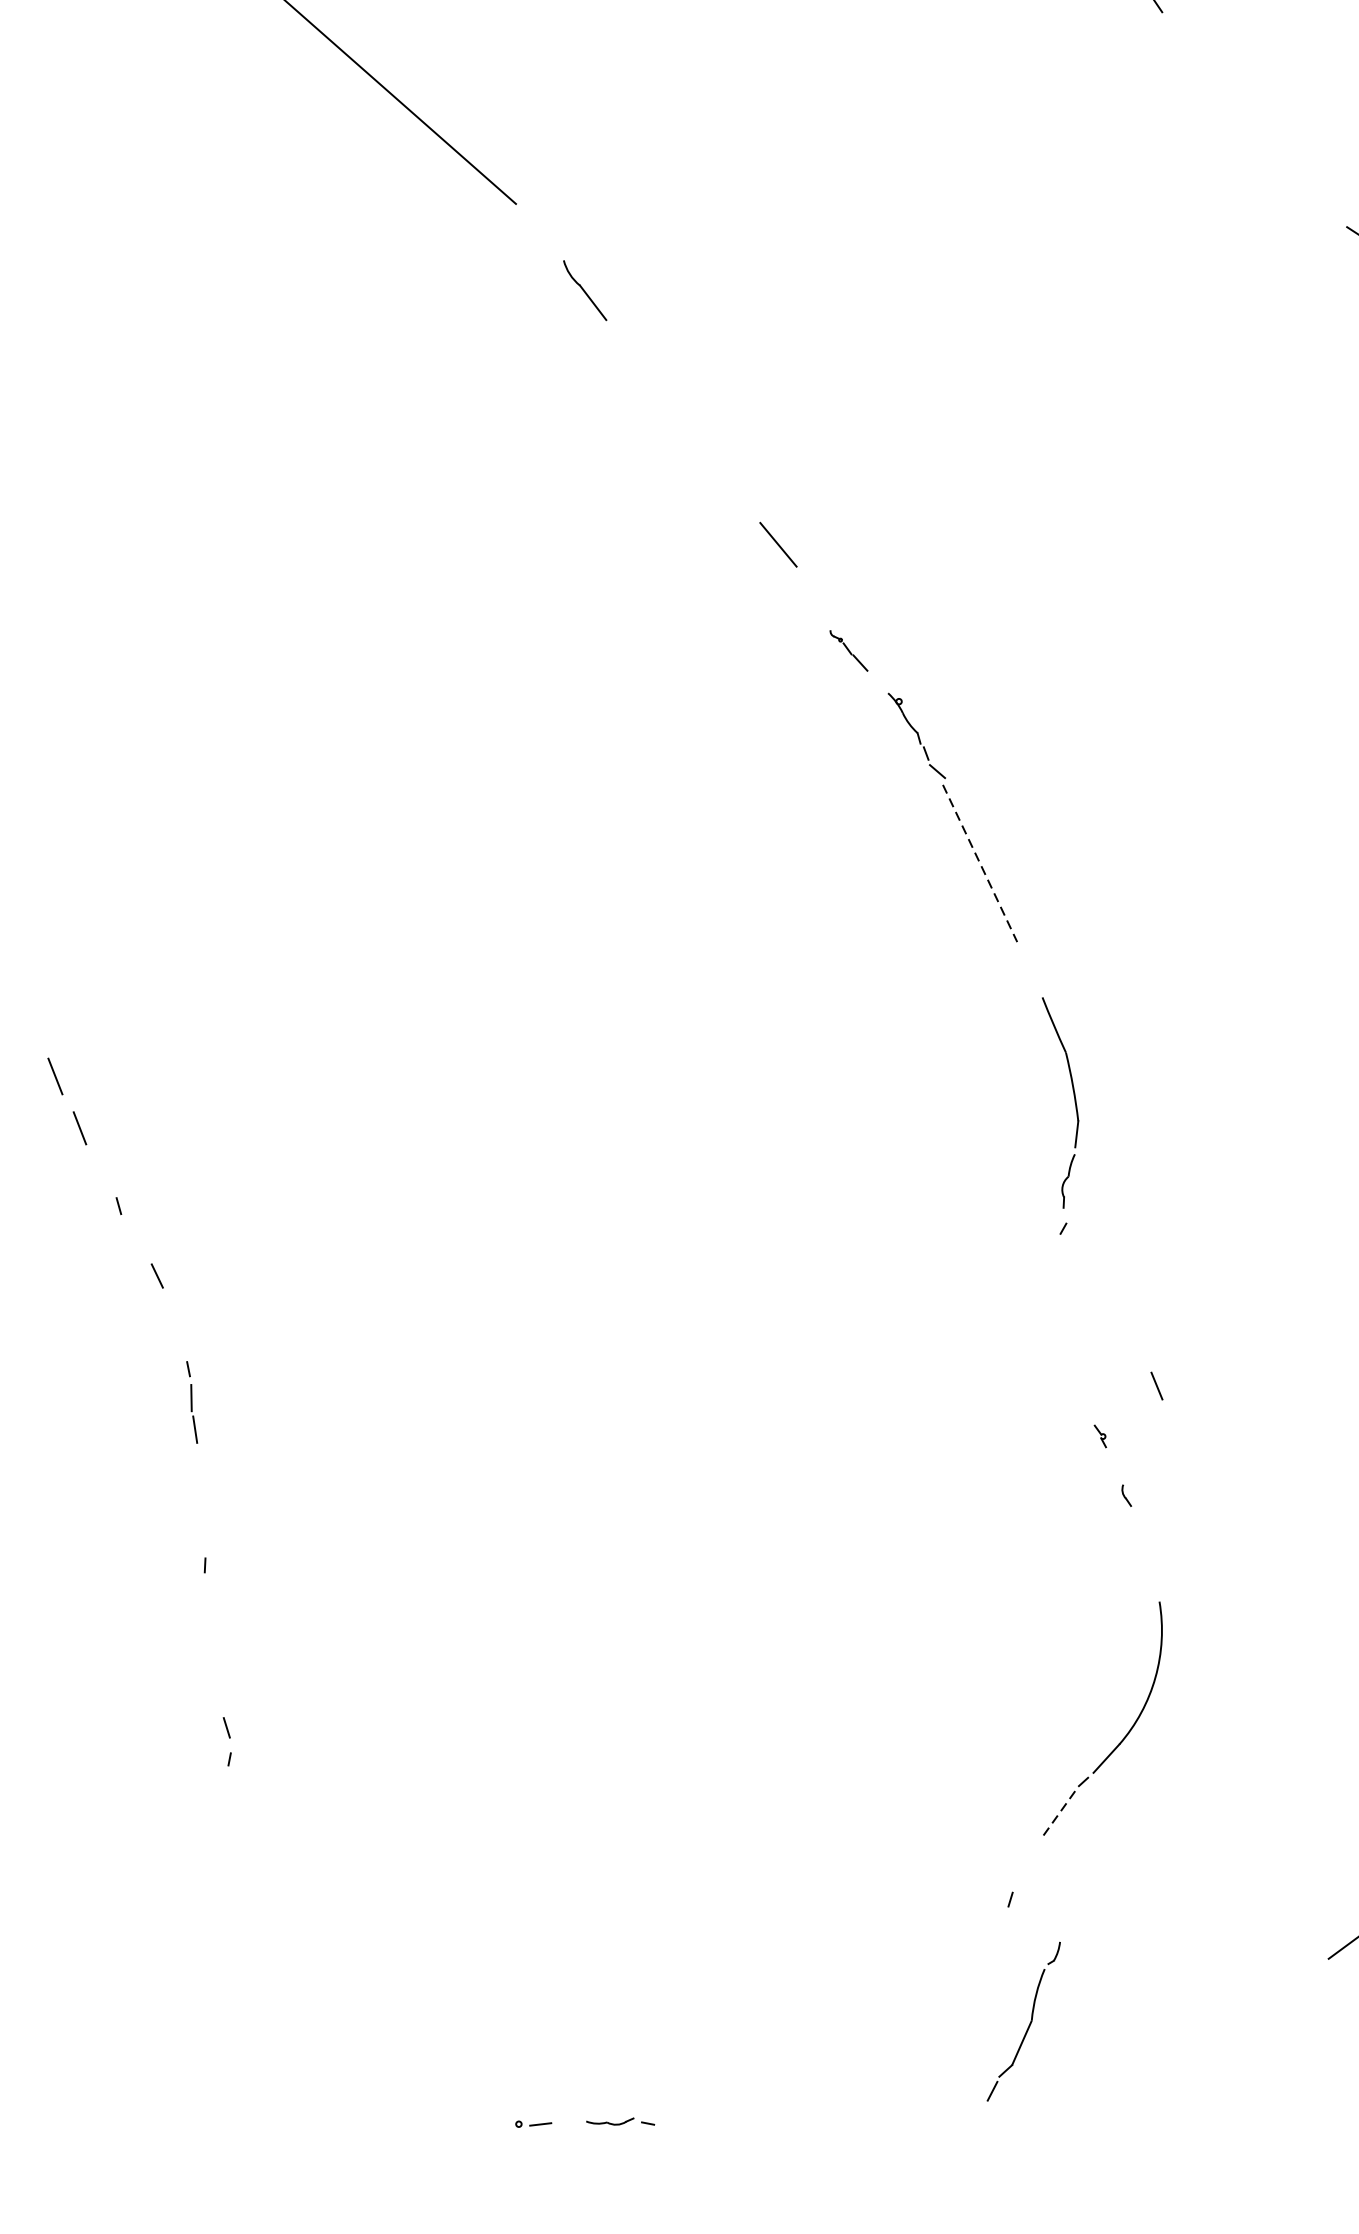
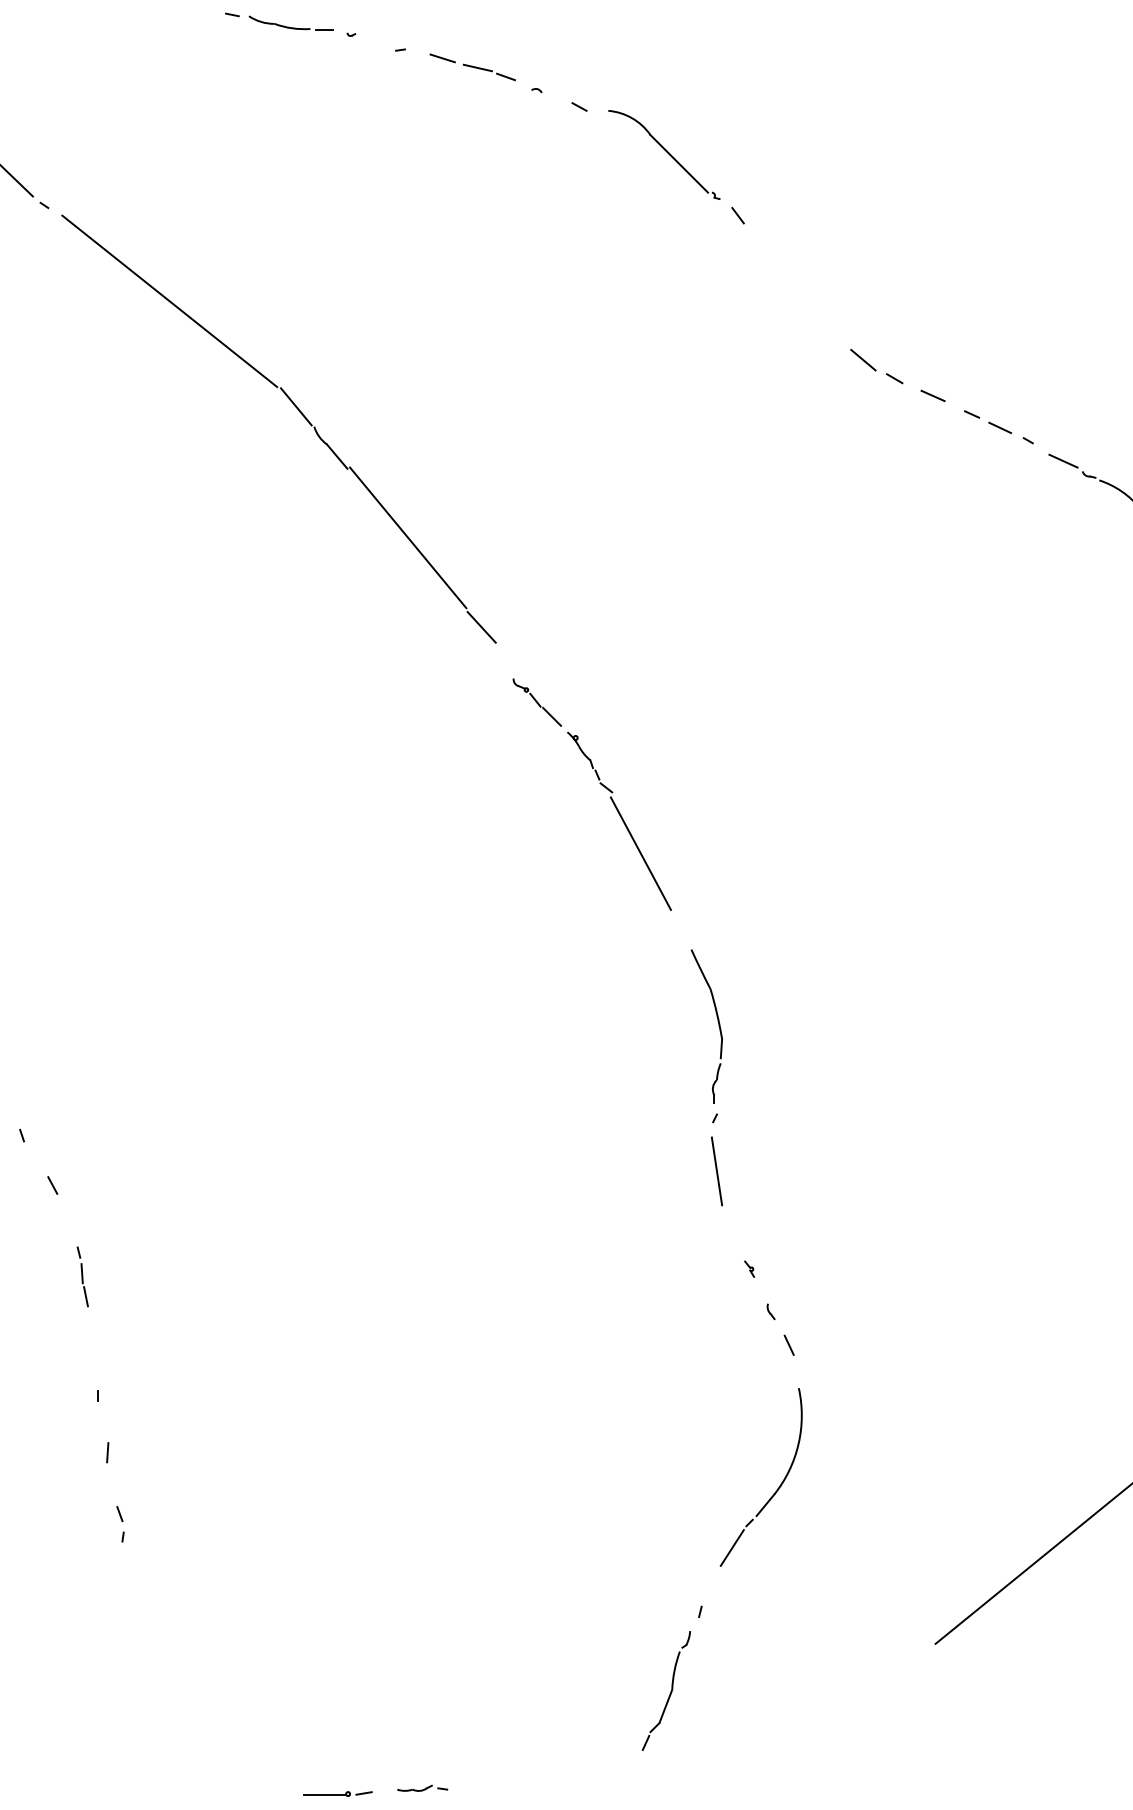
line: (1316, 205) -> (863, 359), added
line: (541, 231) -> (296, 406), added
line: (684, 417) -> (408, 537), added
part: (848, 650) -> (536, 702), size x1.67
line: (979, 863) -> (640, 853), dashed -> solid
line: (1061, 1301) -> (716, 1171), added
line: (1156, 1384) -> (788, 1344), moved
line: (214, 1643) -> (107, 1452), added
line: (1058, 1815) -> (732, 1548), dashed -> solid
part: (1022, 2021) -> (665, 1690), moved
line: (488, 2123) -> (325, 1794), added

